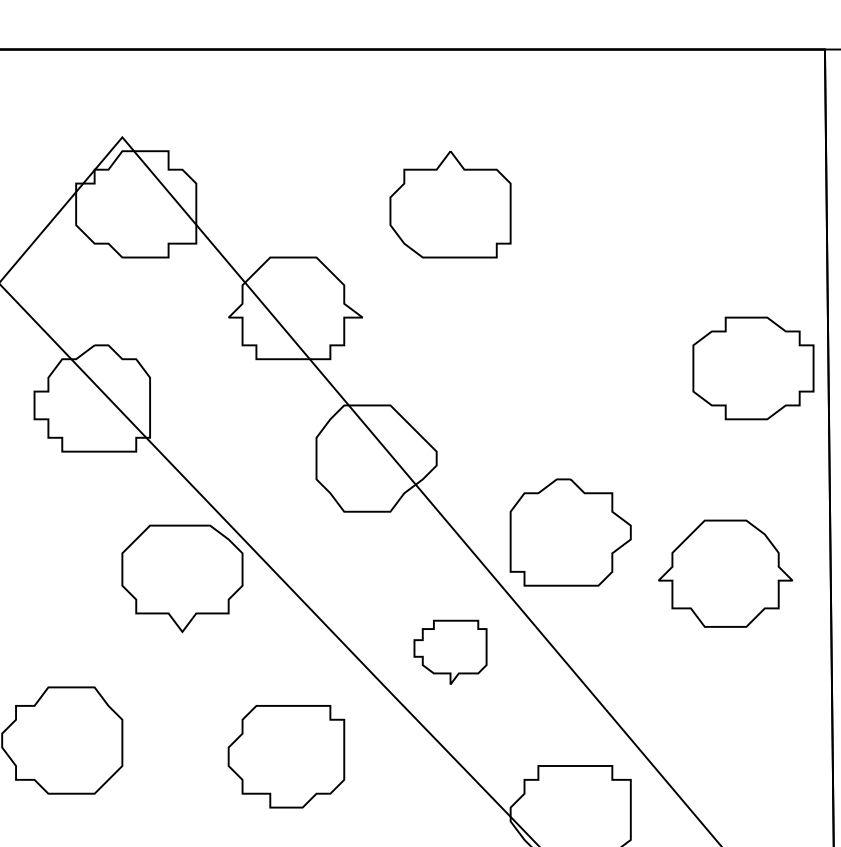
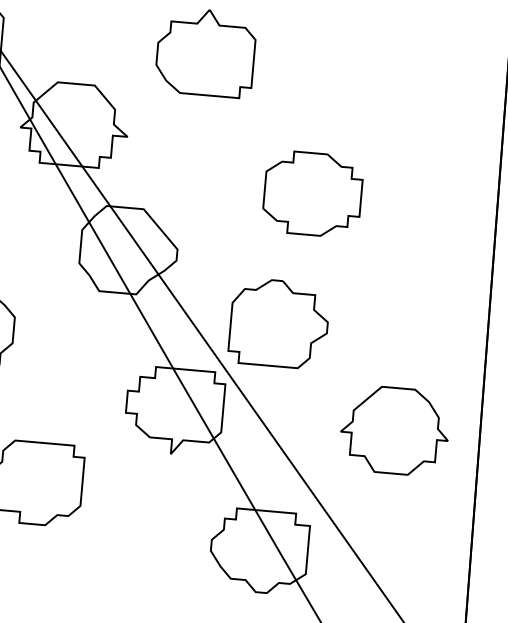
part: (753, 368) -> (312, 194), moved
part: (725, 573) -> (394, 430), moved
part: (450, 652) -> (174, 411), size x1.67

